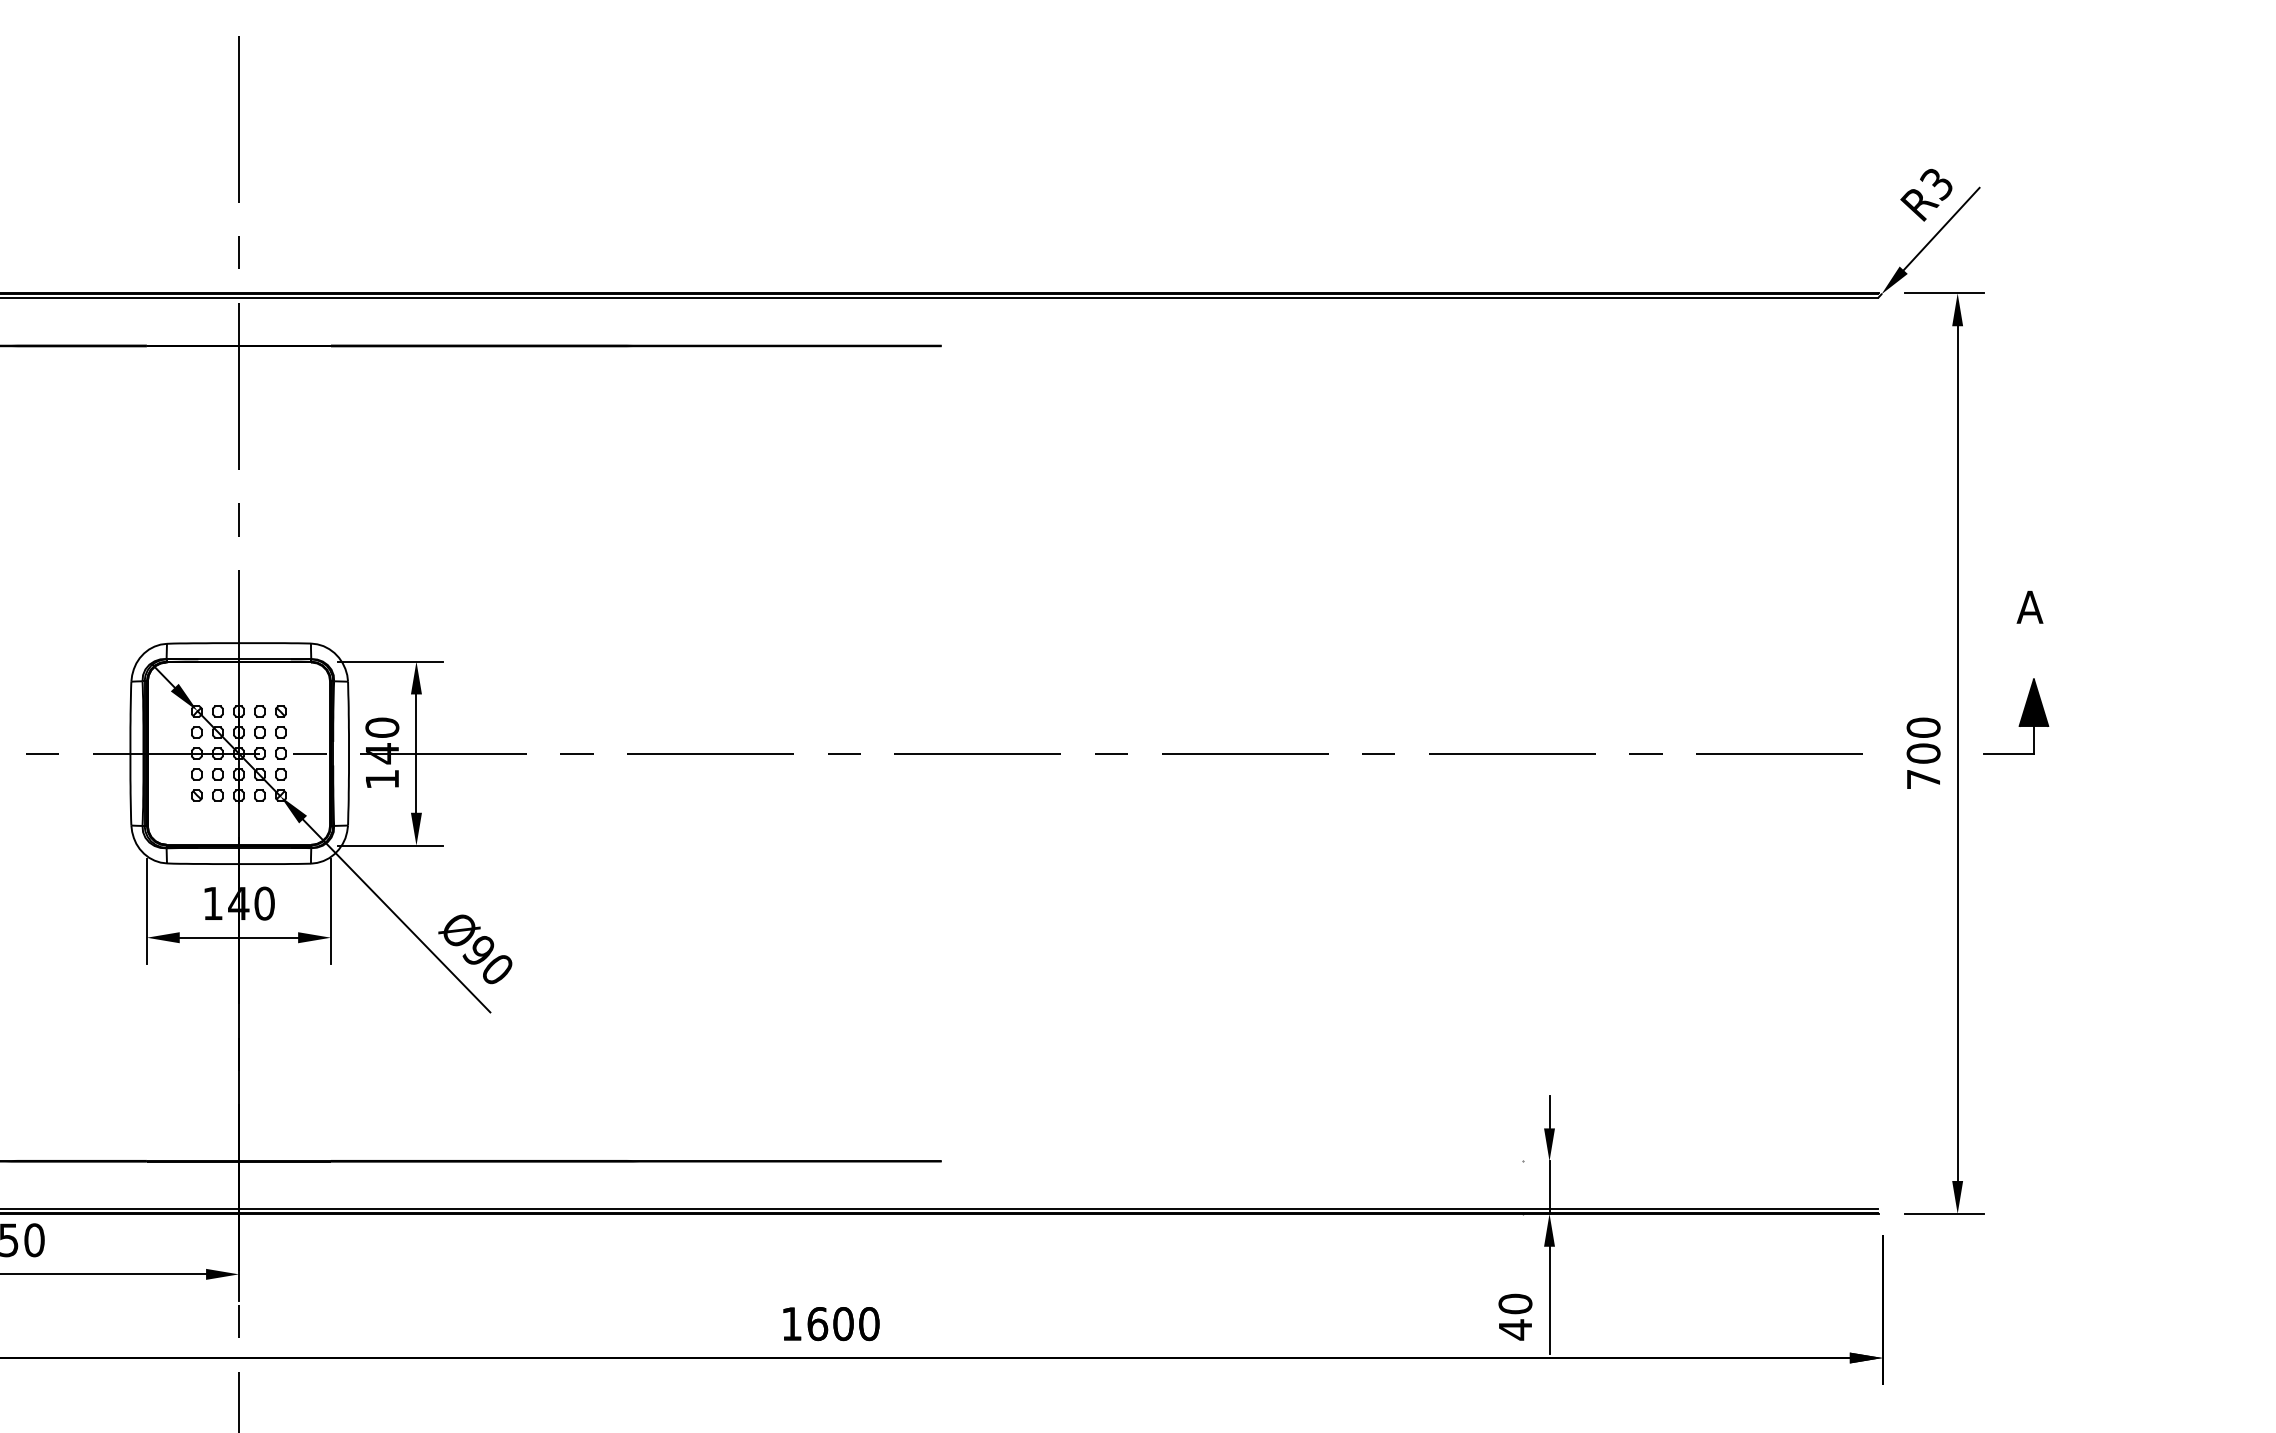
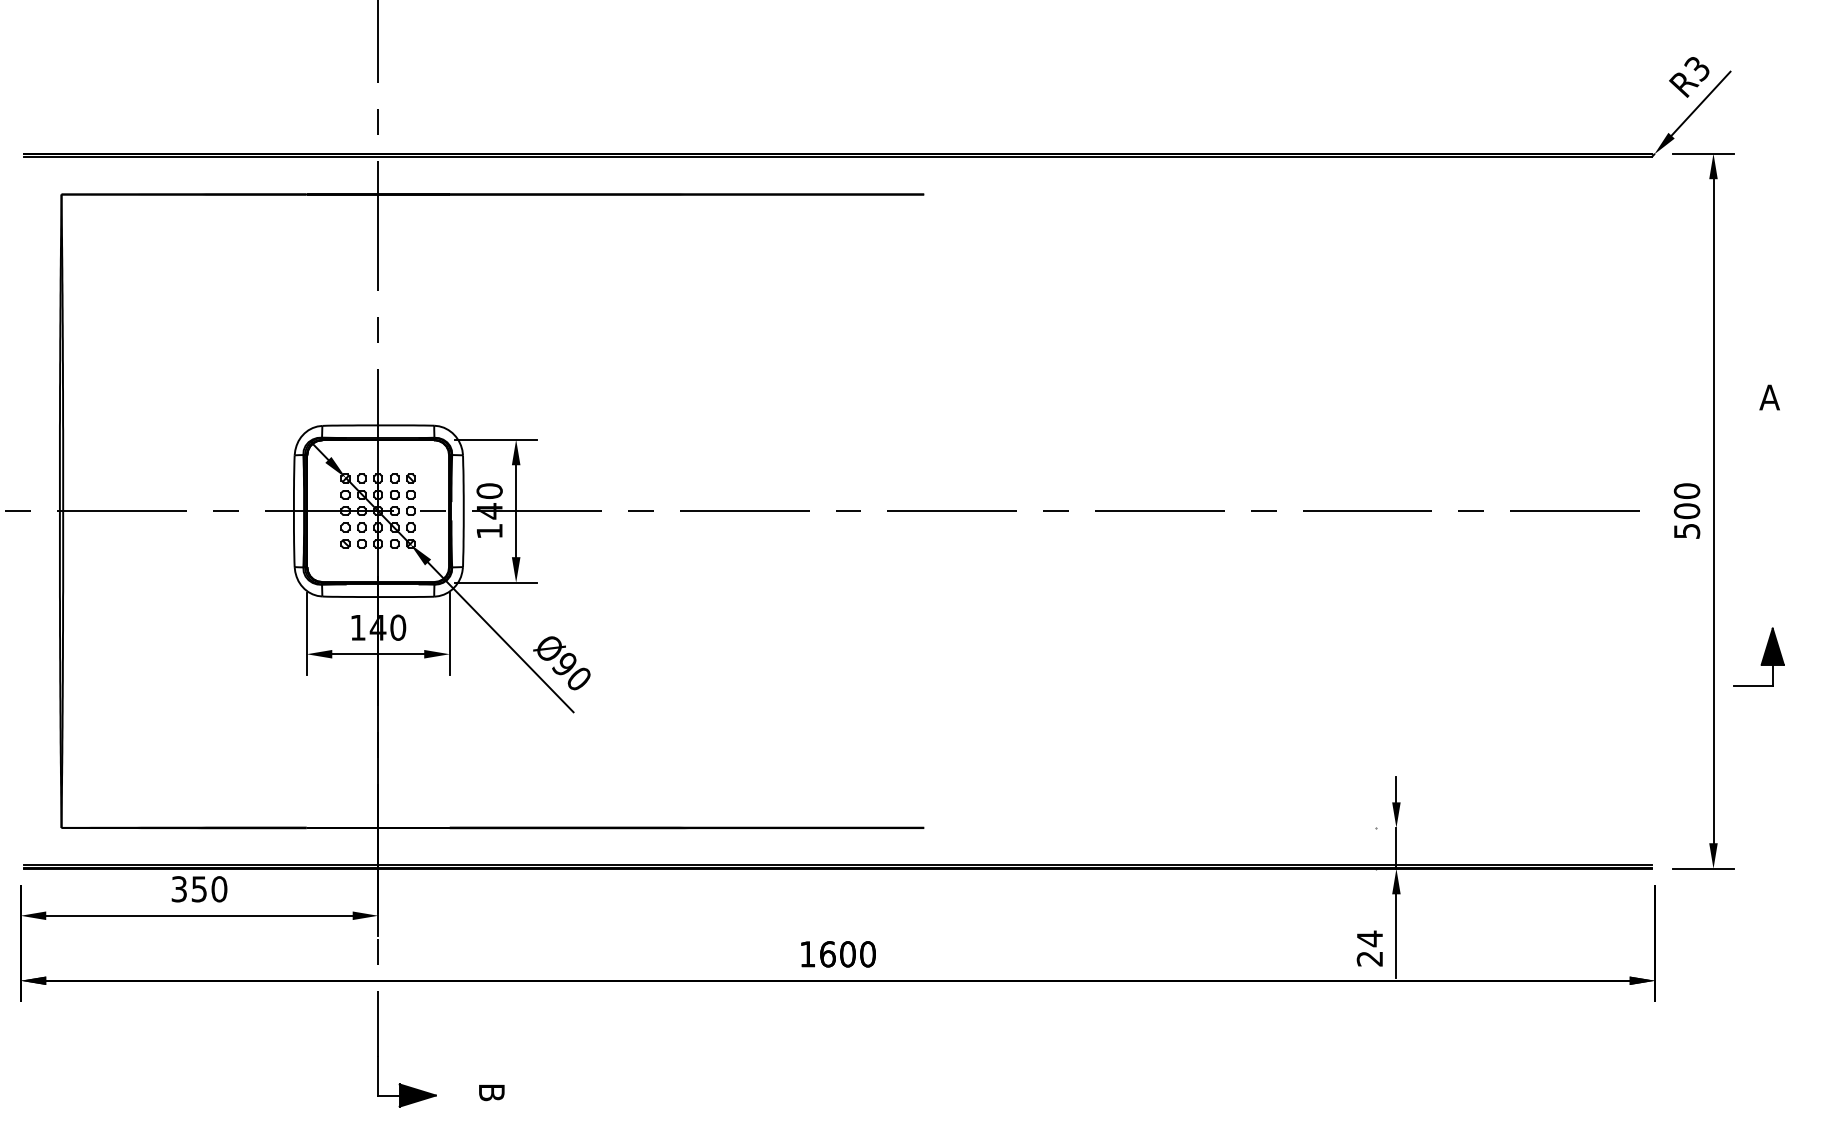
part: (2015, 715) -> (1758, 656), moved
text: (1924, 779) -> (1687, 531), 700 -> 500
text: (1514, 1316) -> (1369, 948), 40 -> 24

